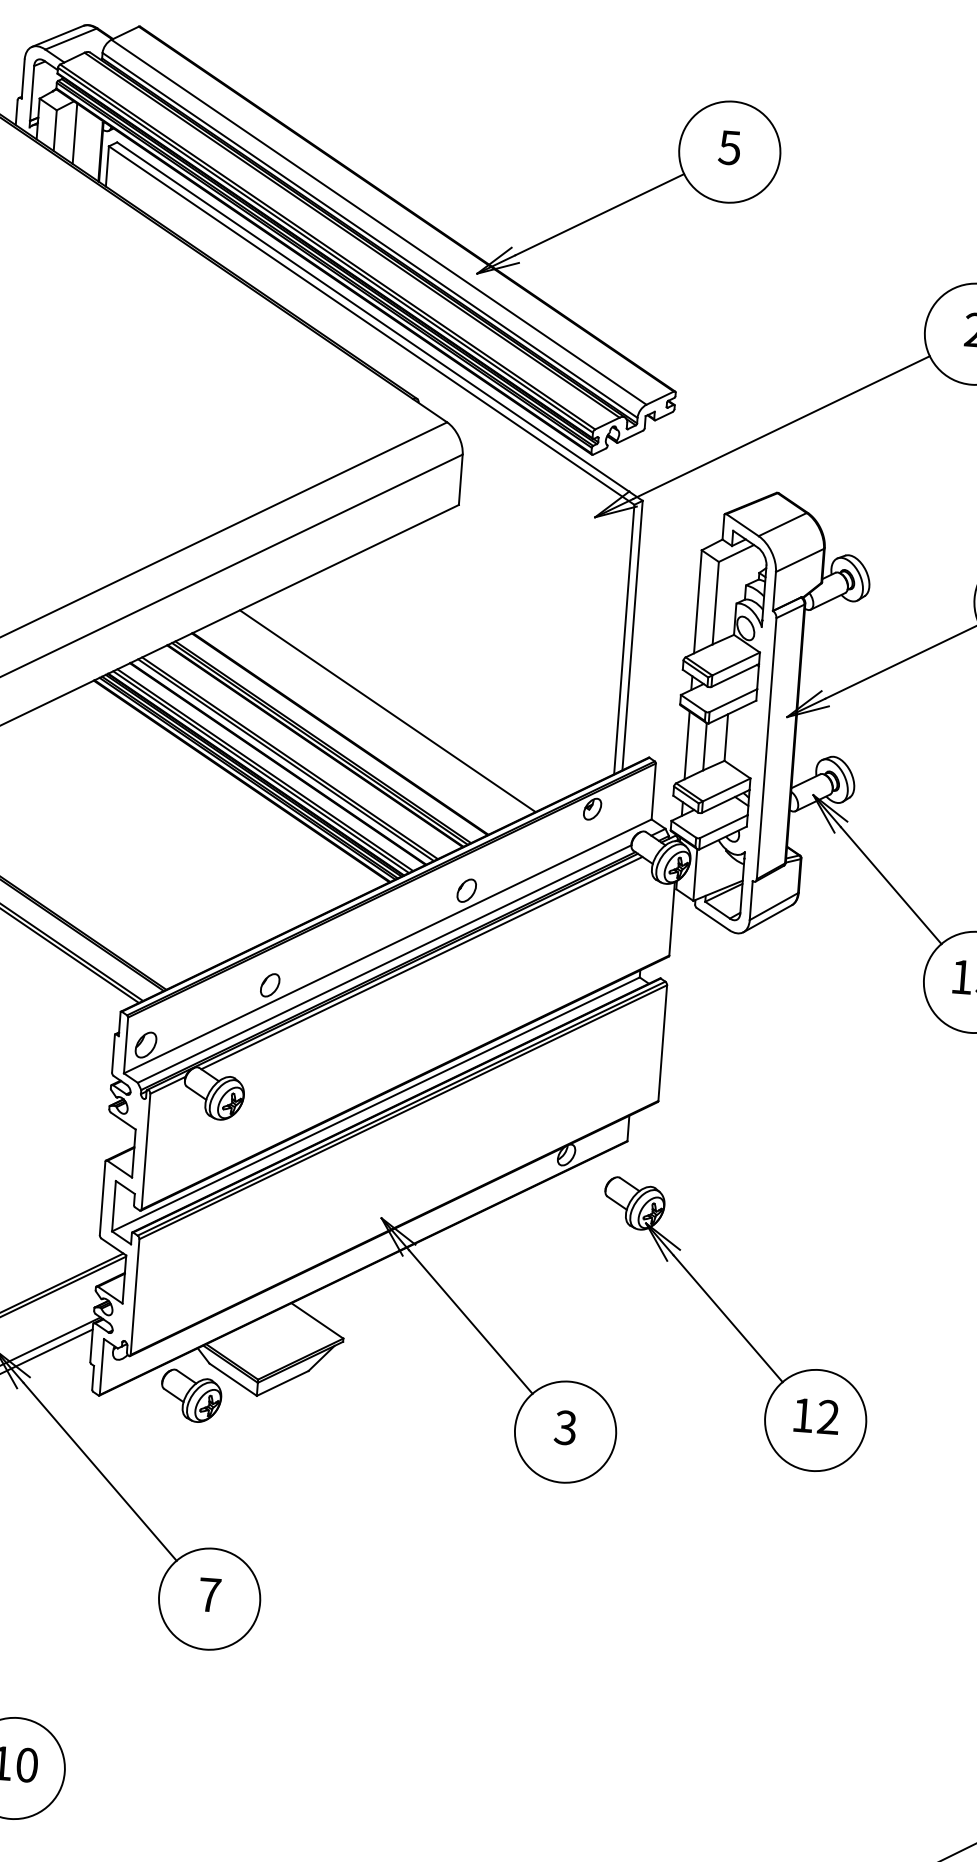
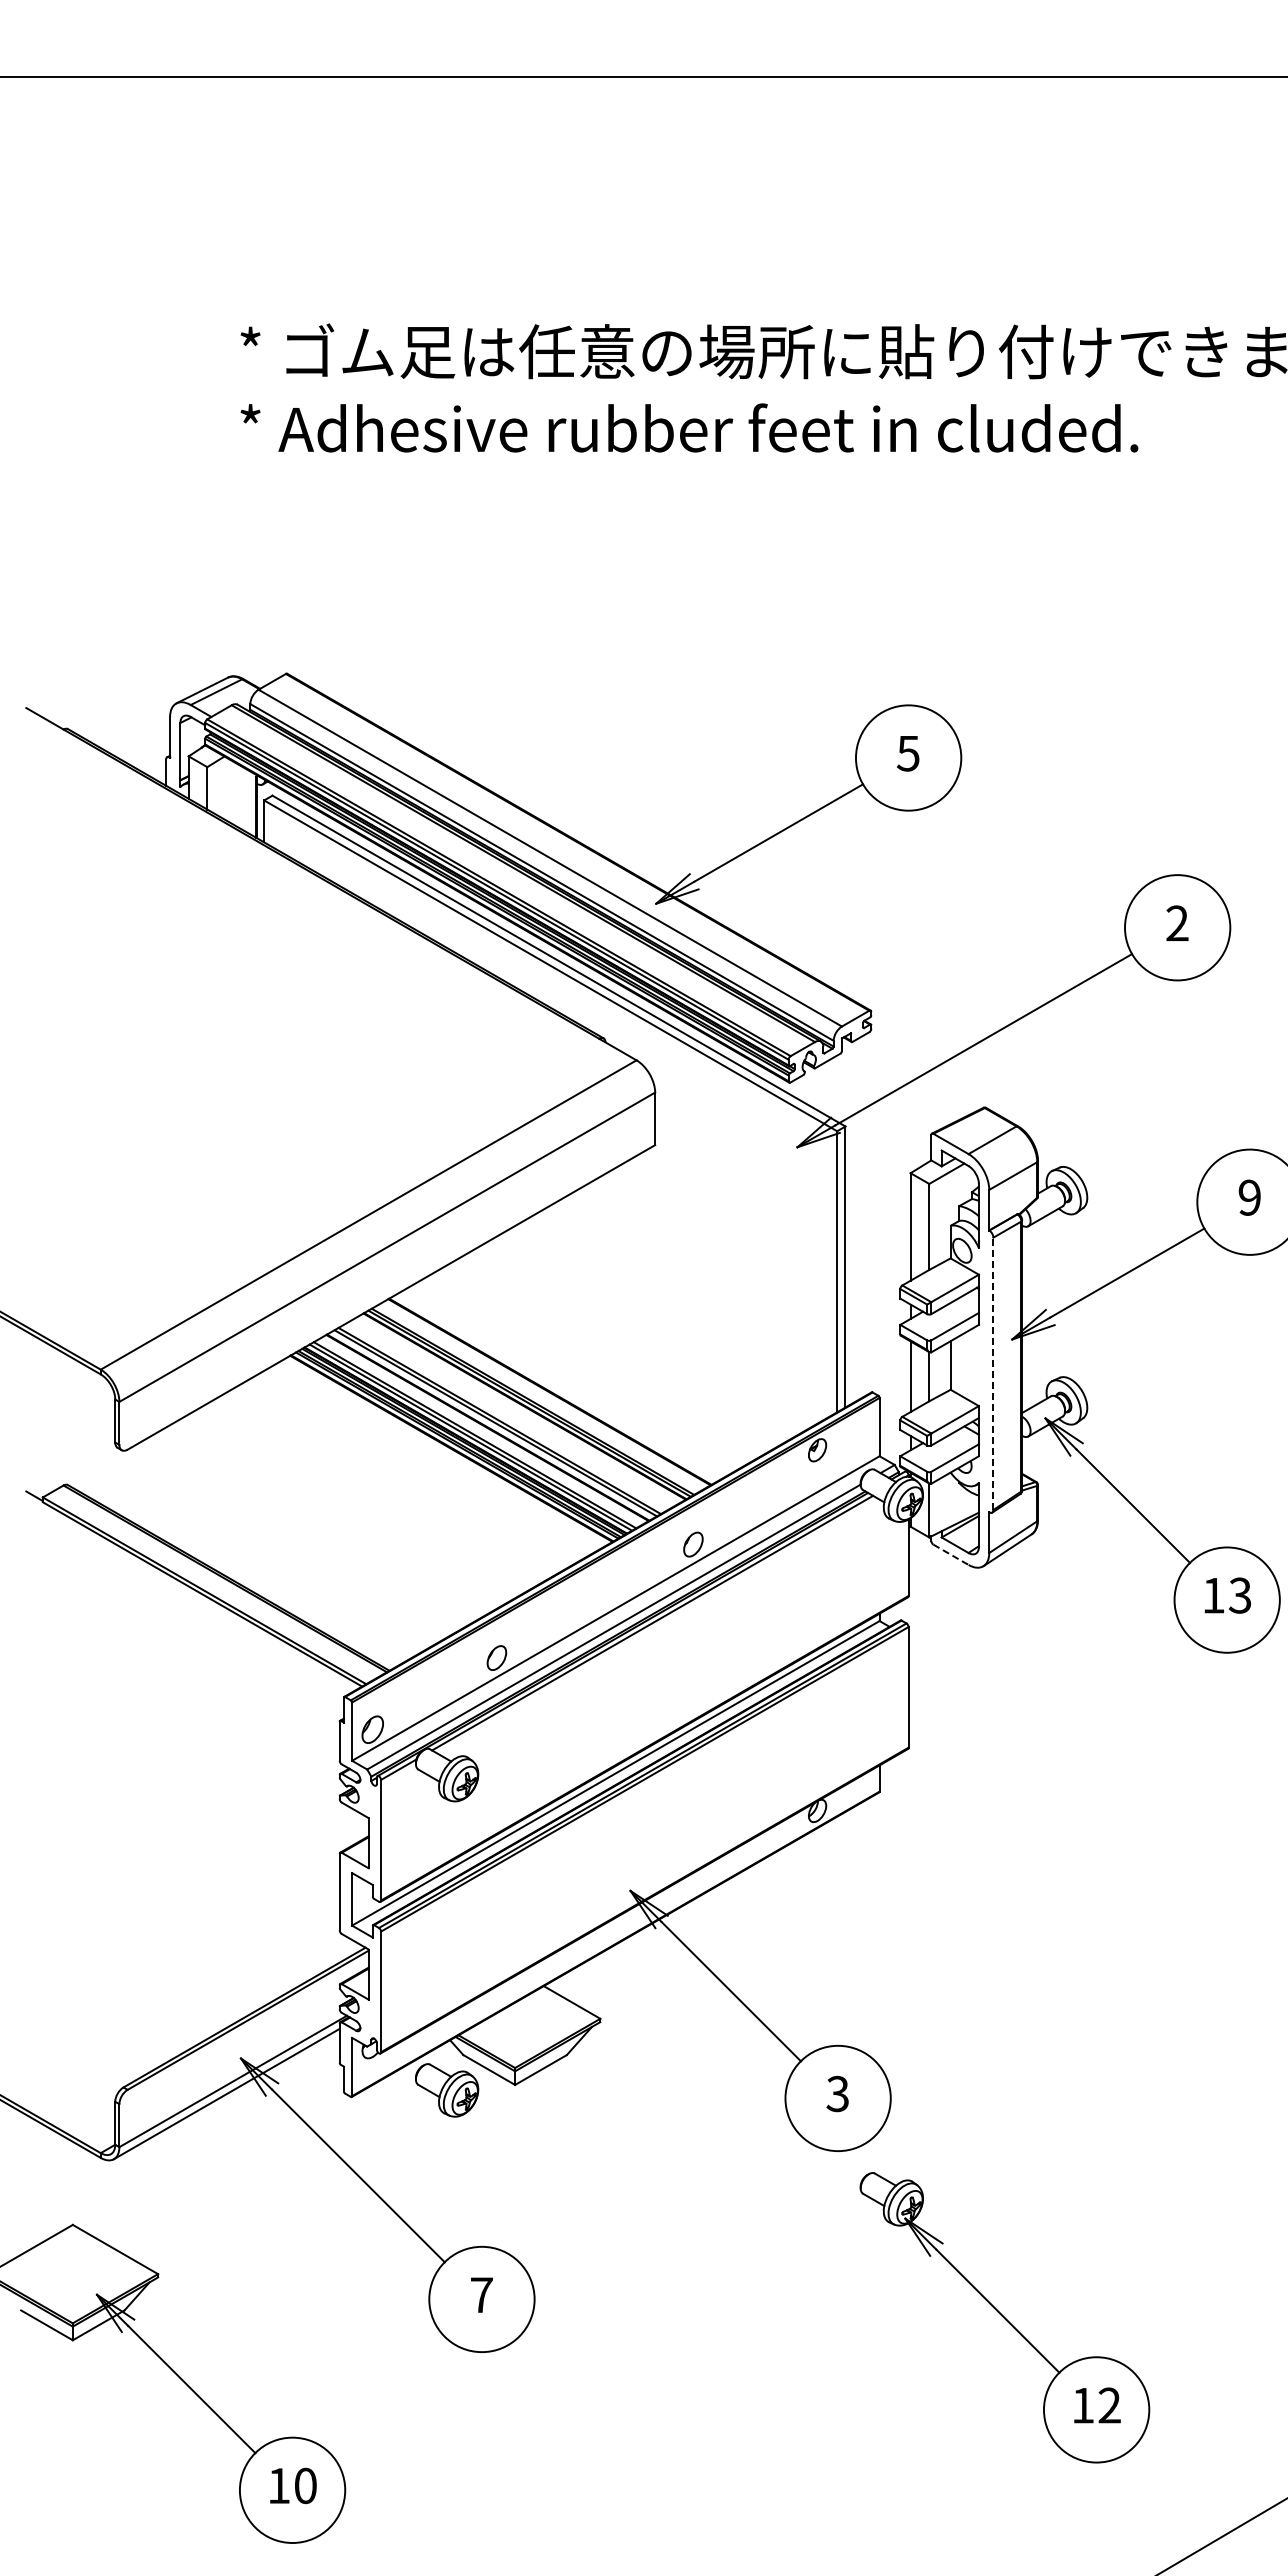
line: (75, 133) -> (228, 789), removed
line: (387, 711) -> (597, 1364), removed
line: (766, 748) -> (993, 1373), solid -> dashed
line: (713, 919) -> (951, 1555), solid -> dashed
part: (734, 1325) -> (1004, 2317), moved

